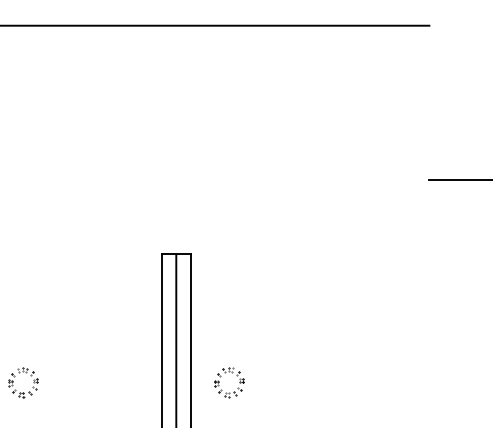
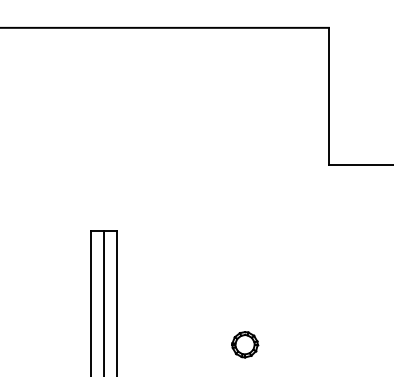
line: (429, 102) -> (329, 96), added
part: (232, 373) -> (248, 336), moved

